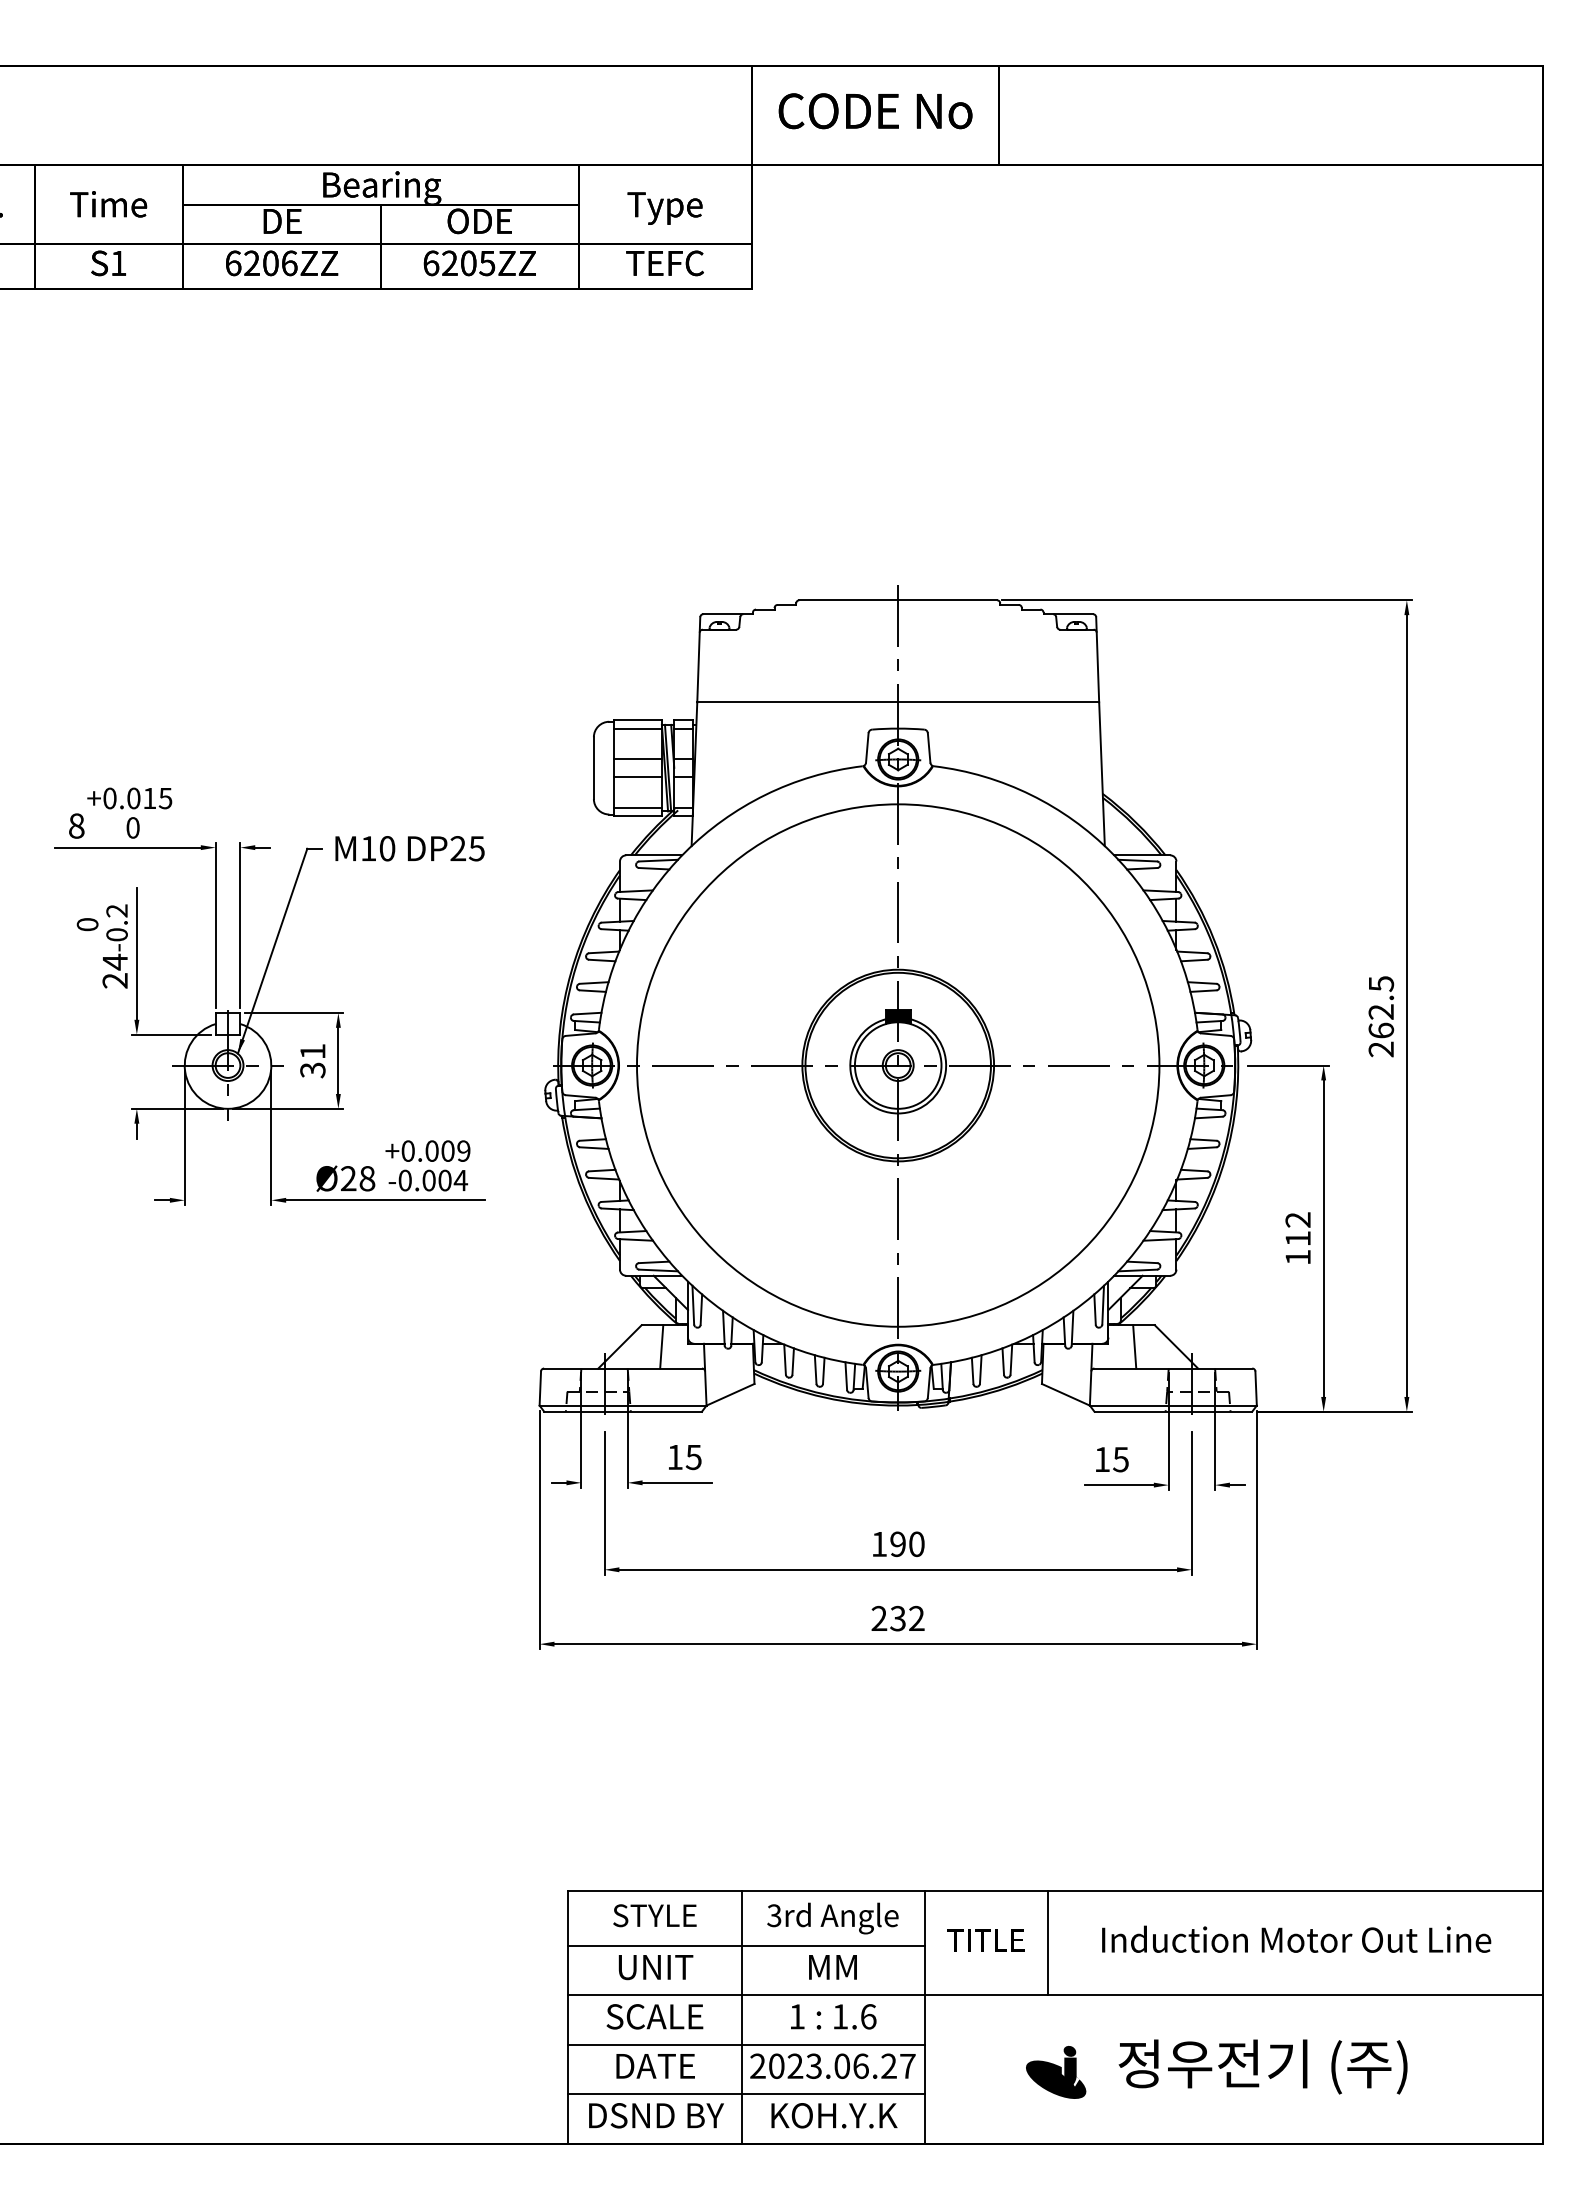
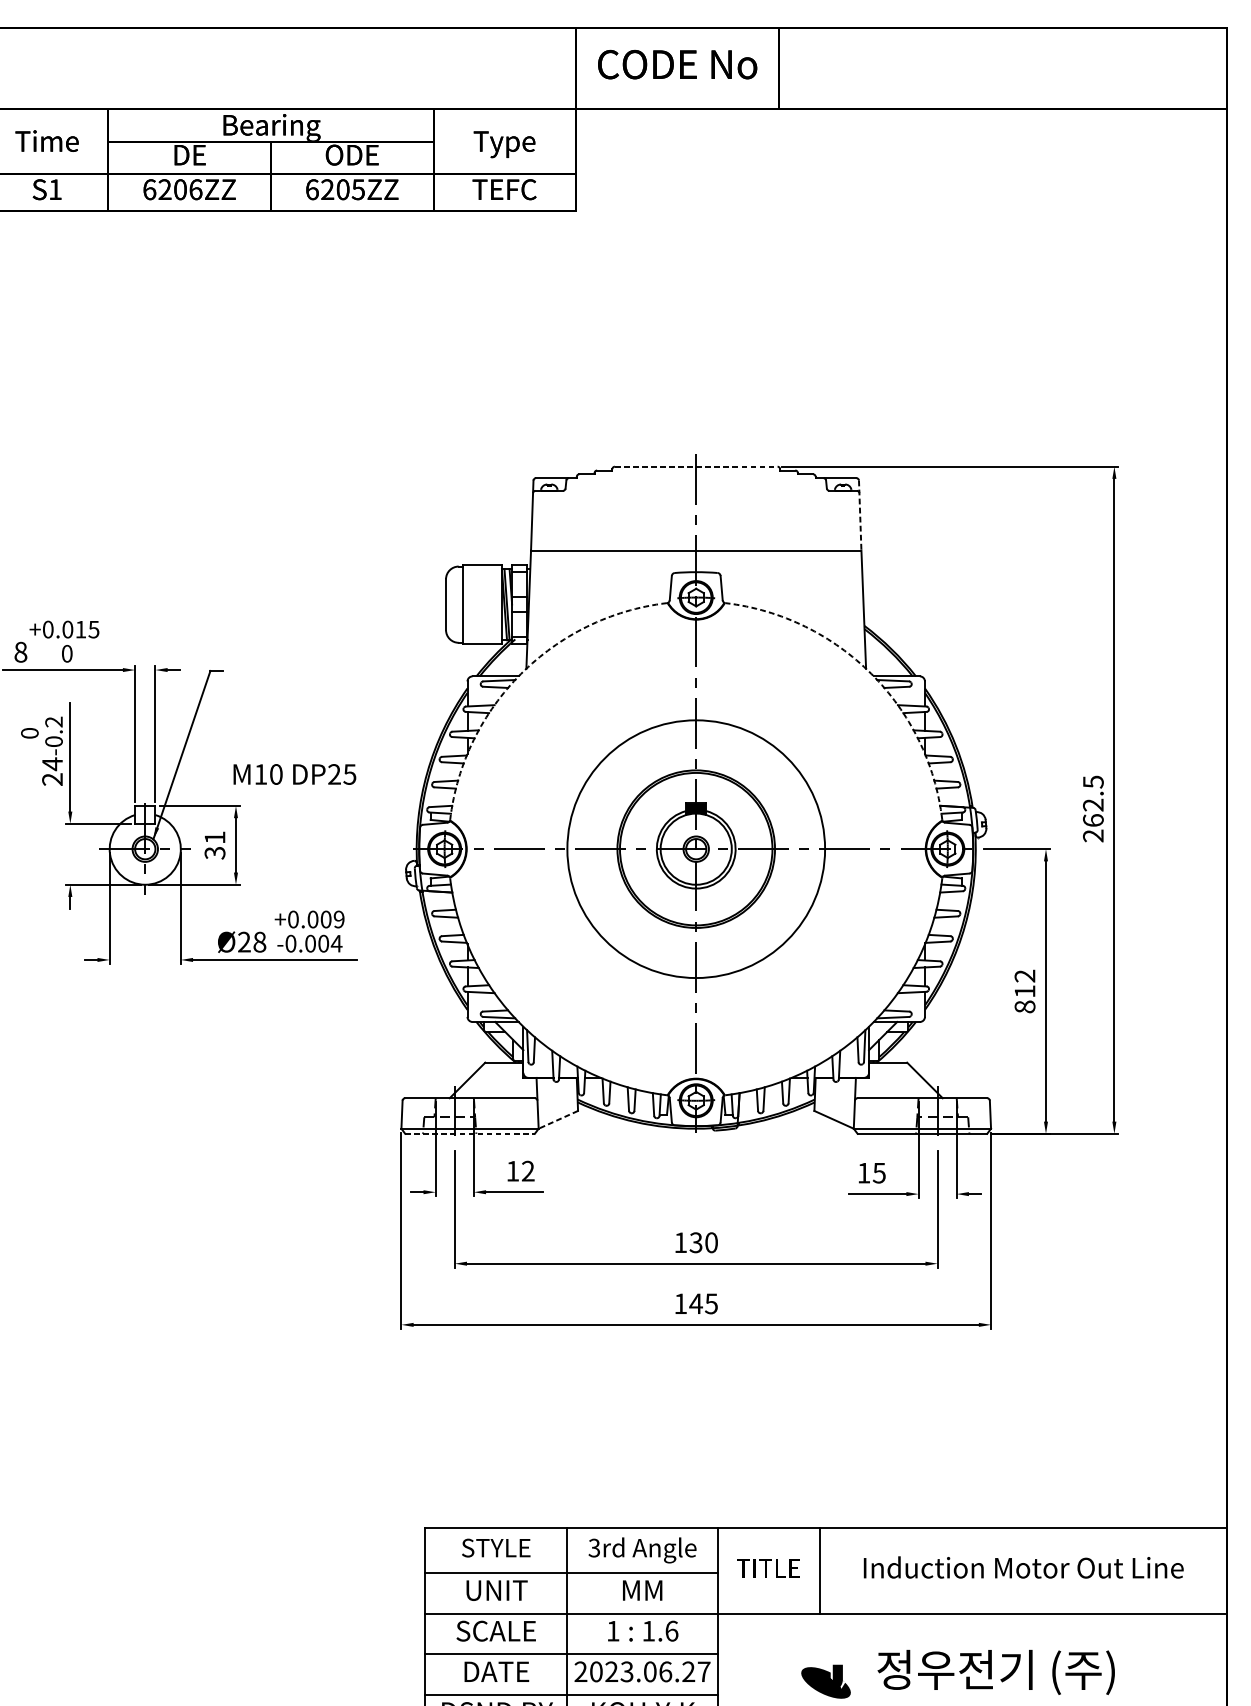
line: (898, 600) -> (696, 466), solid -> dashed
line: (1097, 659) -> (860, 515), solid -> dashed
line: (637, 728) -> (481, 572), removed
line: (637, 759) -> (481, 597), removed
line: (637, 776) -> (481, 611), removed
line: (637, 807) -> (481, 637), removed
text: (409, 848) -> (294, 774), moved
arc: (685, 852) -> (521, 674), solid -> dashed
arc: (1111, 852) -> (871, 674), solid -> dashed
circle: (898, 1065) -> (696, 849), size x0.6
text: (1297, 1257) -> (1024, 1006), 112 -> 812
line: (661, 1346) -> (501, 1080), removed
line: (1134, 1346) -> (890, 1080), removed
line: (730, 1395) -> (558, 1120), solid -> dashed
line: (623, 1411) -> (470, 1133), solid -> dashed
text: (693, 1457) -> (527, 1171), 15 -> 12
text: (897, 1543) -> (695, 1242), 190 -> 130
text: (897, 1618) -> (695, 1303), 232 -> 145
fill: (1069, 2050) -> (837, 1658), removed

